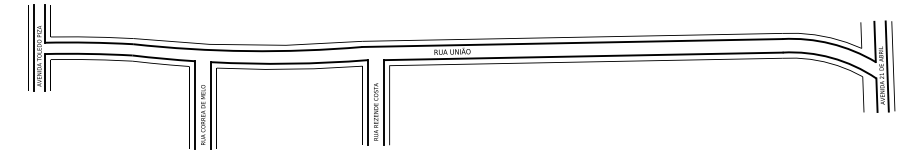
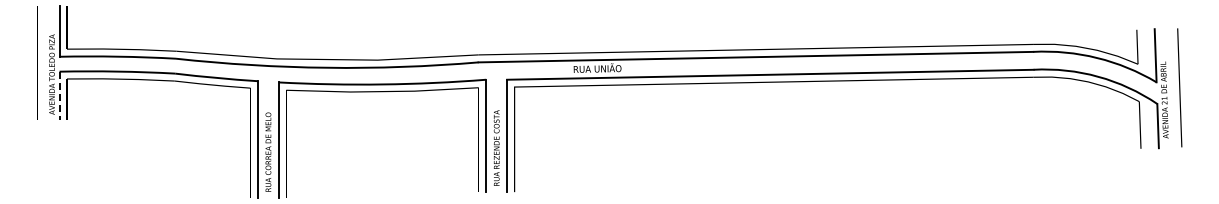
line: (33, 47) -> (44, 62), removed
line: (887, 66) -> (1171, 87), removed
line: (44, 72) -> (59, 96), solid -> dashed

